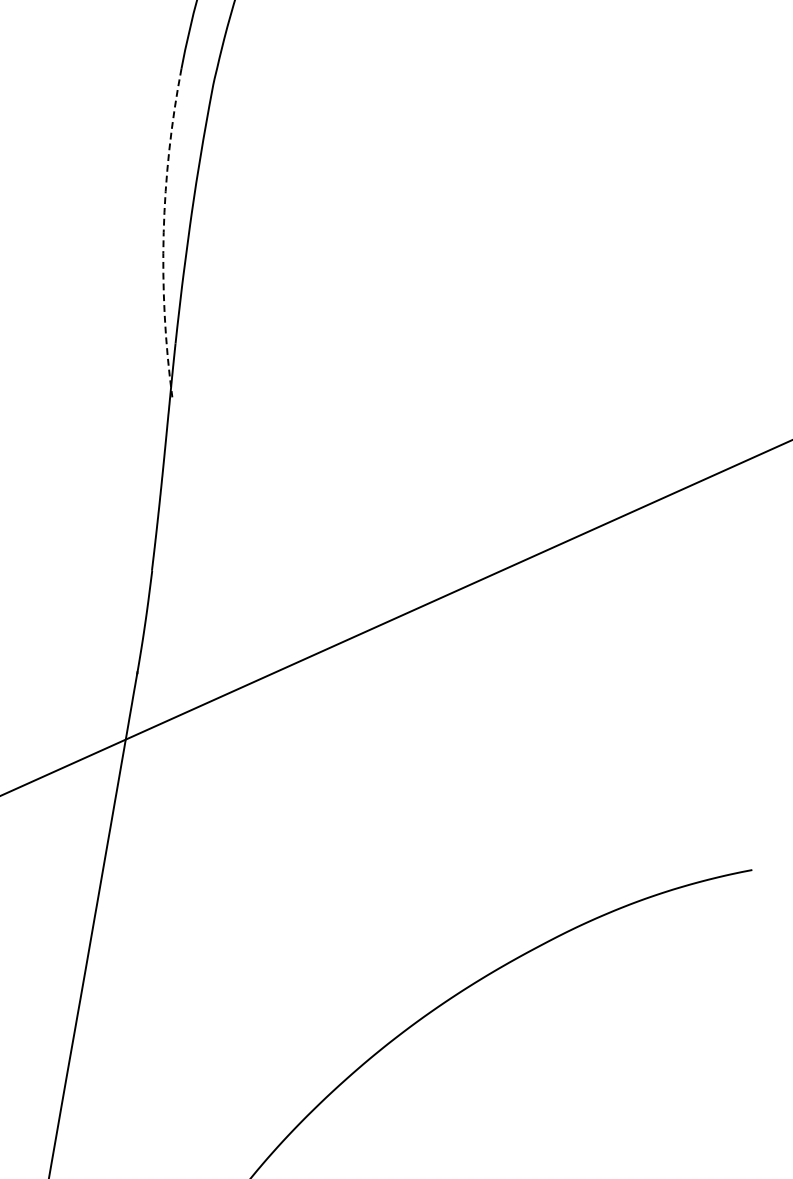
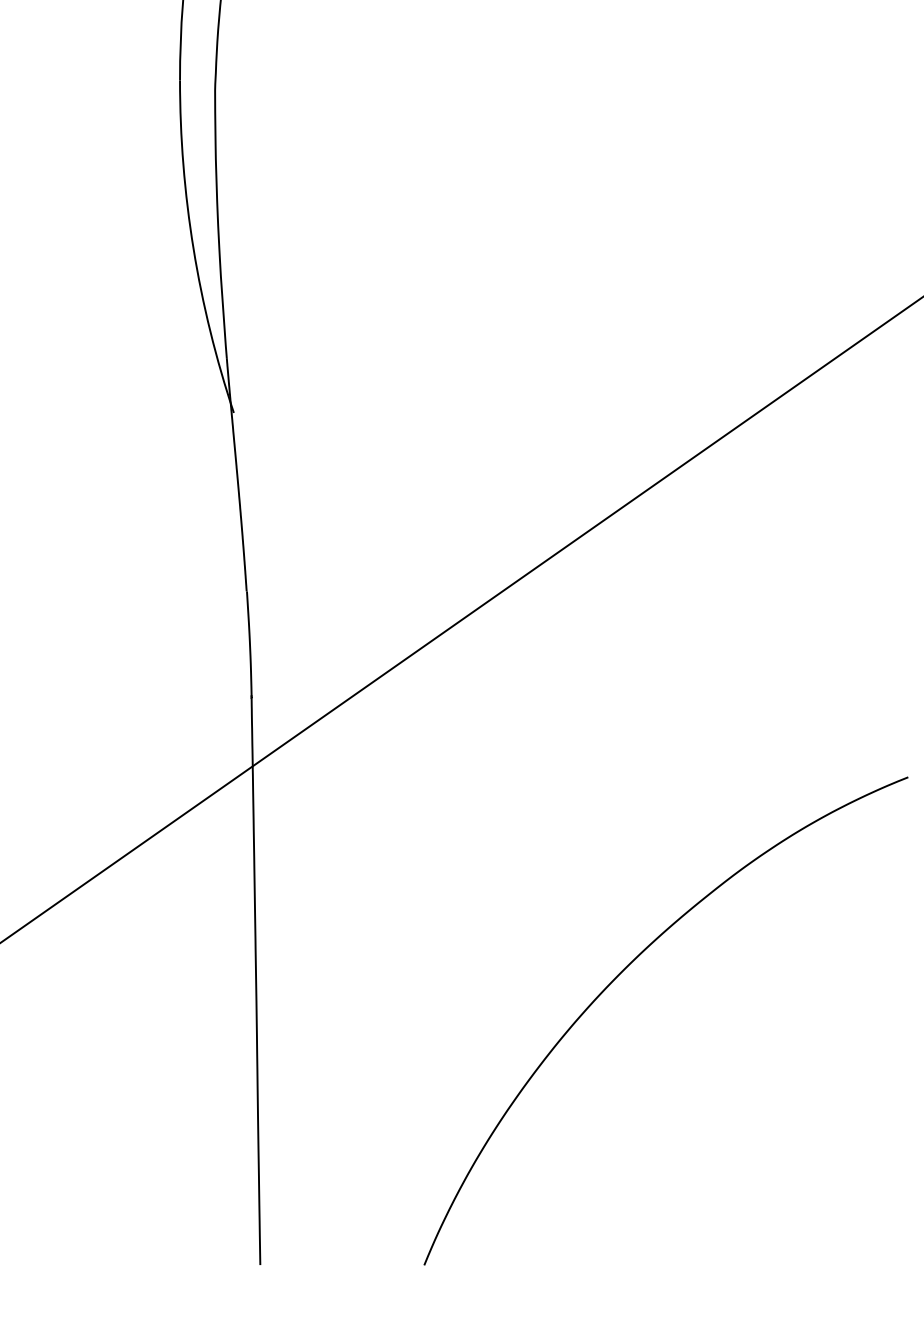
arc: (163, 232) -> (193, 248), dashed -> solid

